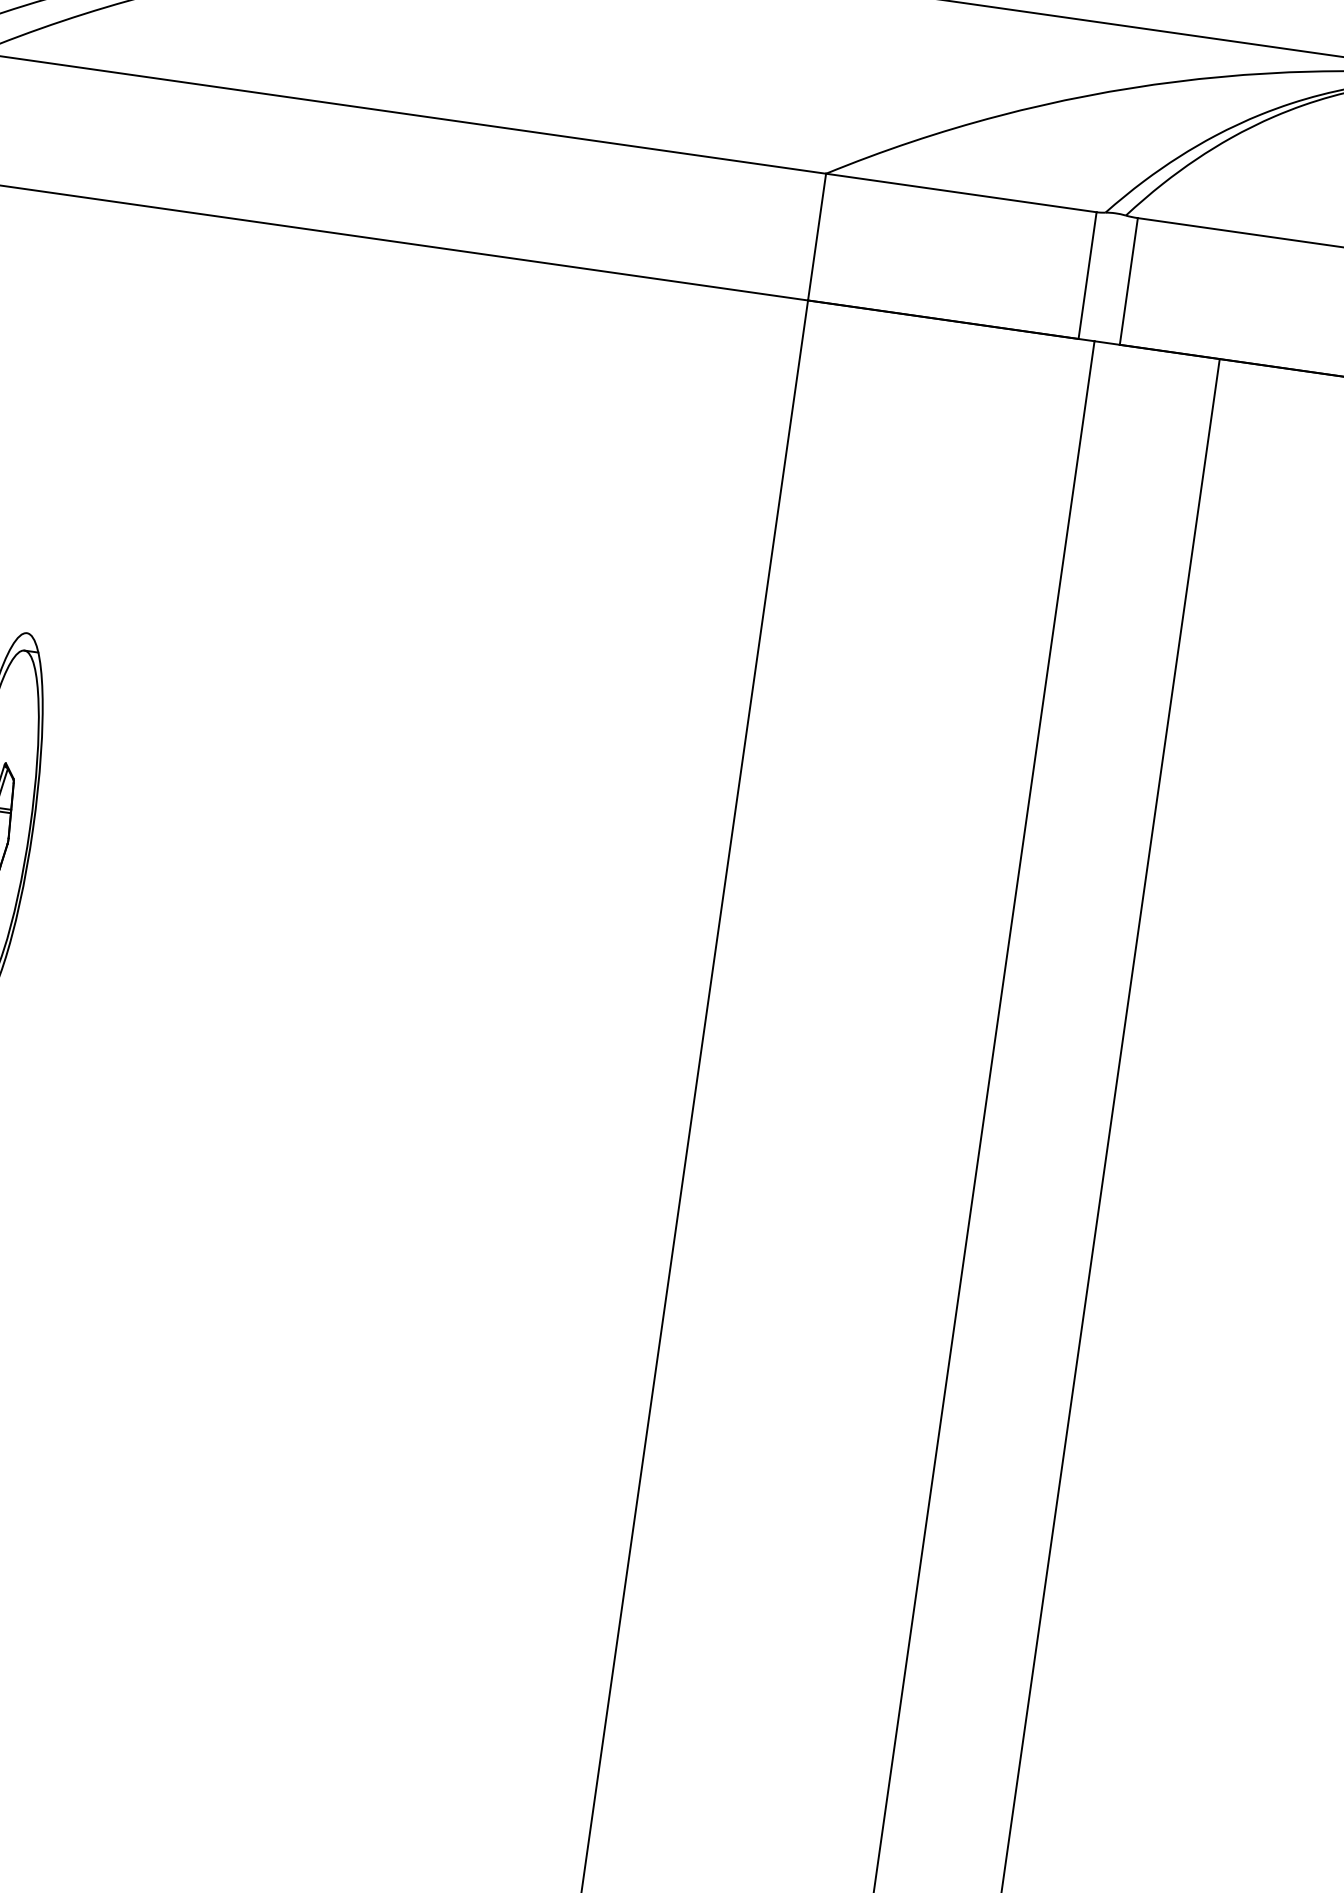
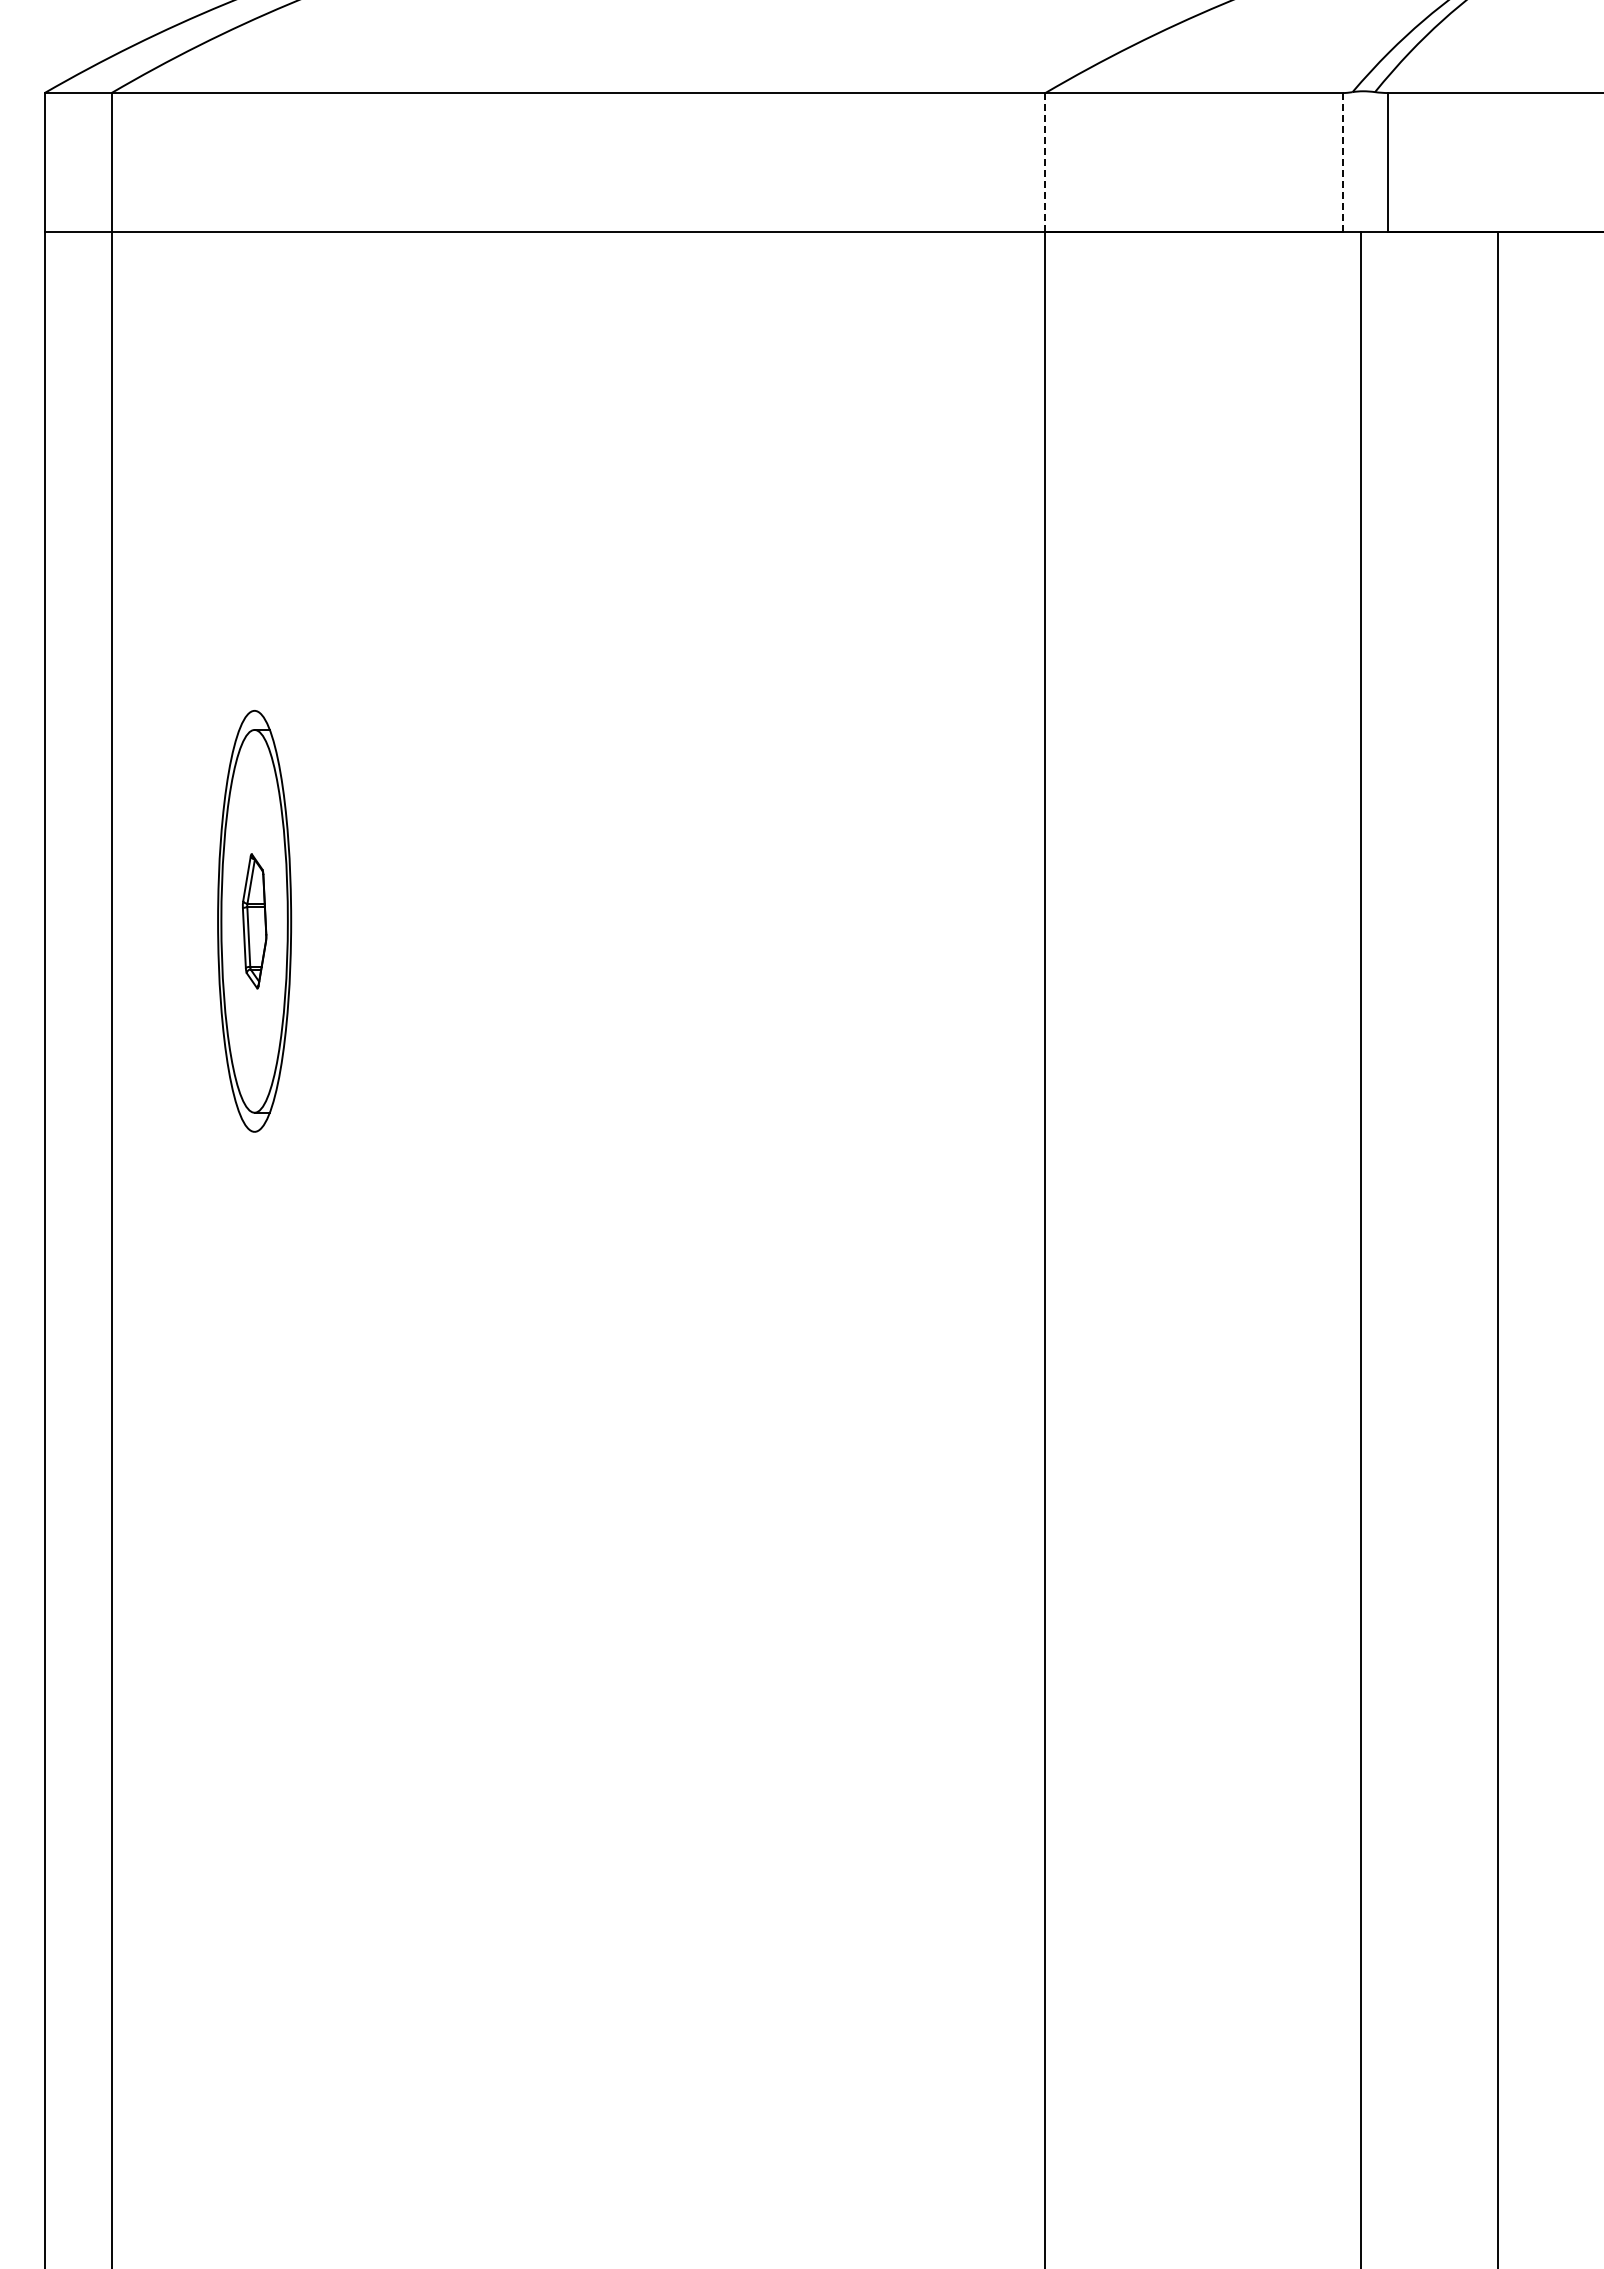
line: (817, 236) -> (1045, 162), solid -> dashed
line: (1087, 275) -> (1342, 162), solid -> dashed

